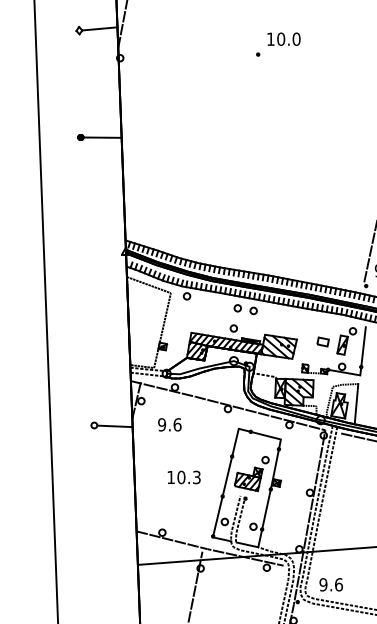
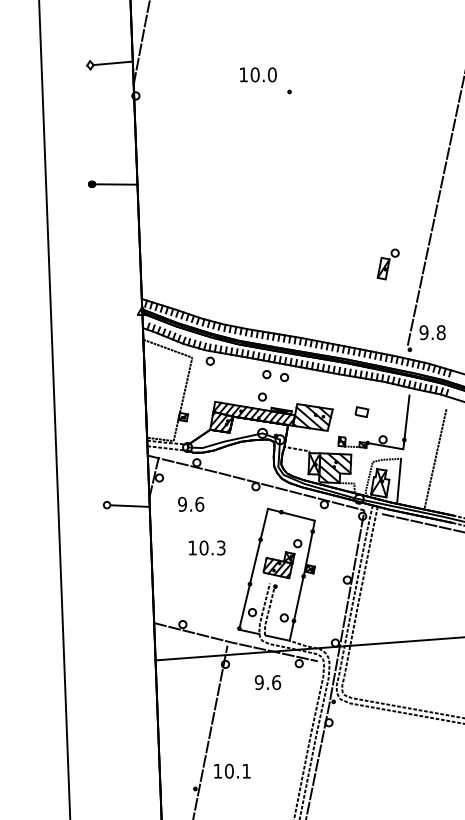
text: (284, 38) -> (258, 74), moved
part: (346, 341) -> (387, 264), moved
text: (184, 477) -> (207, 547), moved
text: (330, 584) -> (267, 682), moved

